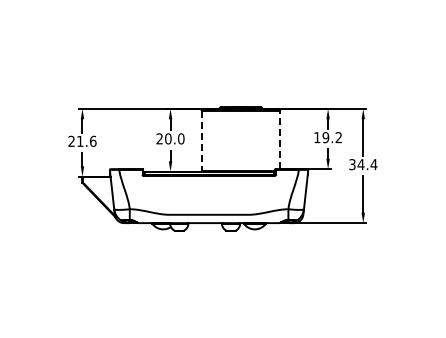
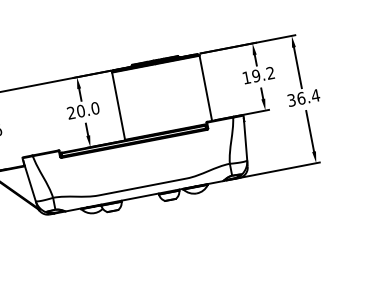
line: (280, 139) -> (206, 87), dashed -> solid
line: (201, 141) -> (118, 106), dashed -> solid
text: (360, 164) -> (300, 98), 34.4 -> 36.4

